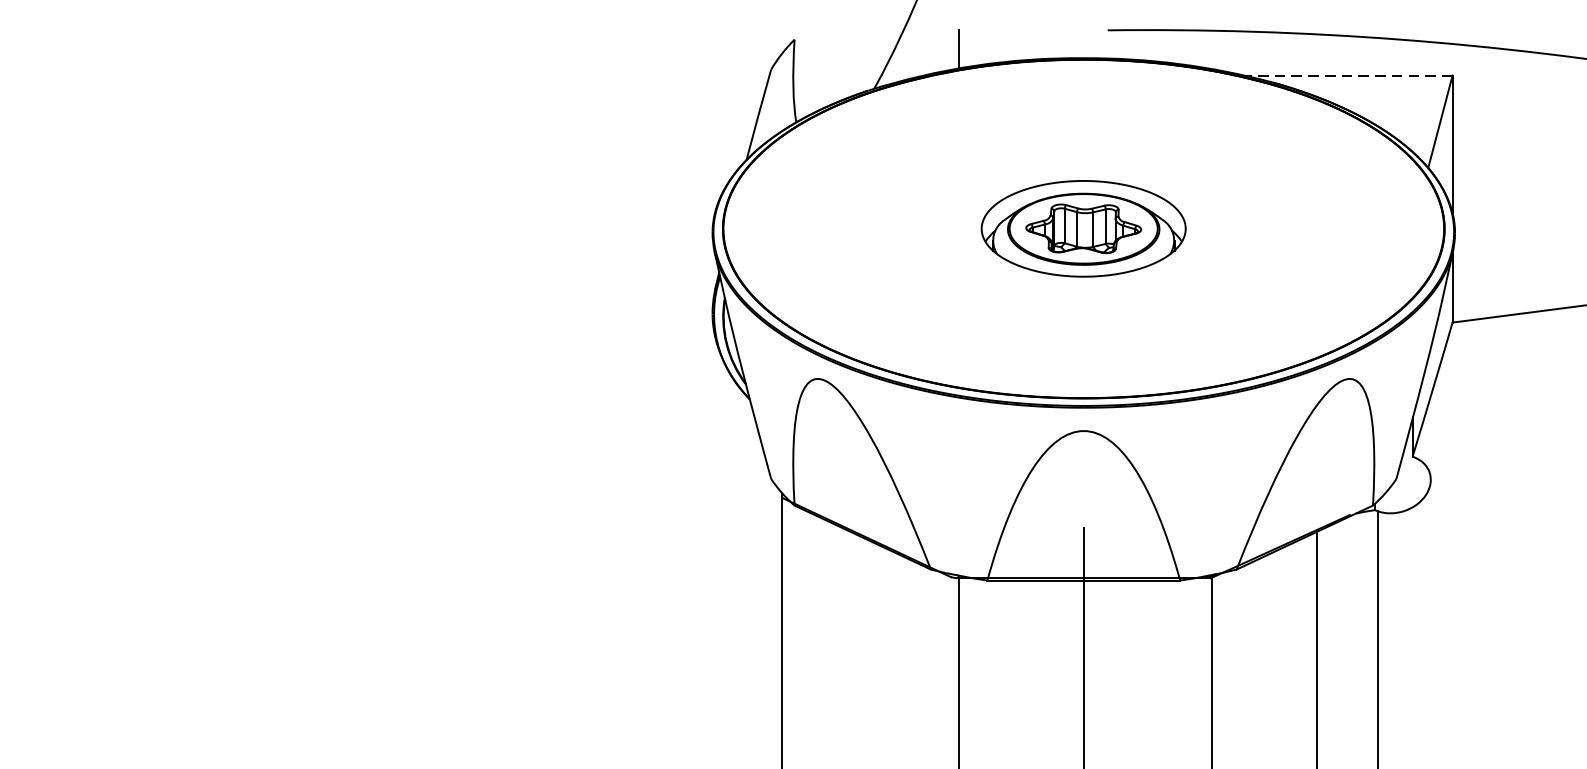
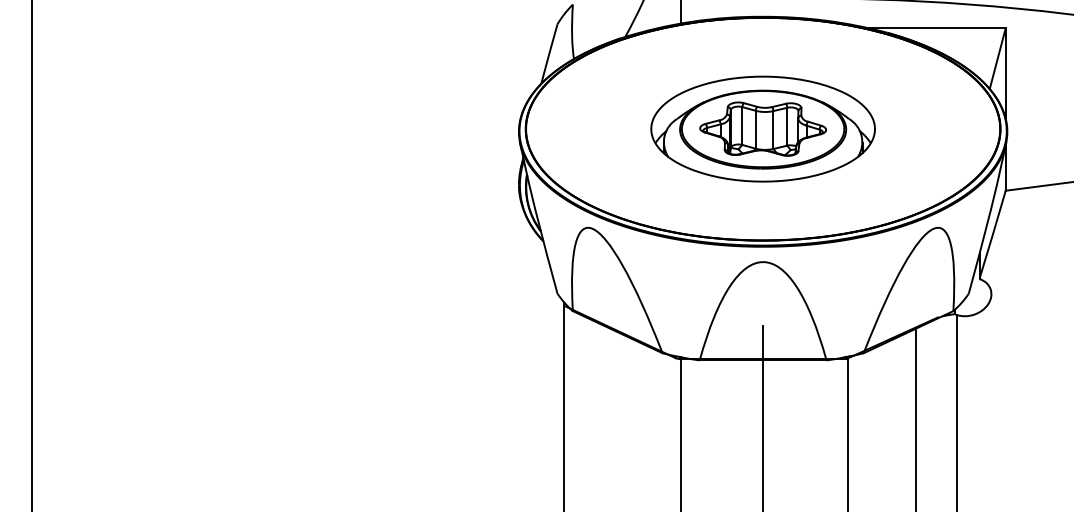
line: (1347, 75) -> (936, 28), dashed -> solid
part: (1082, 227) -> (762, 128), size x1.67

